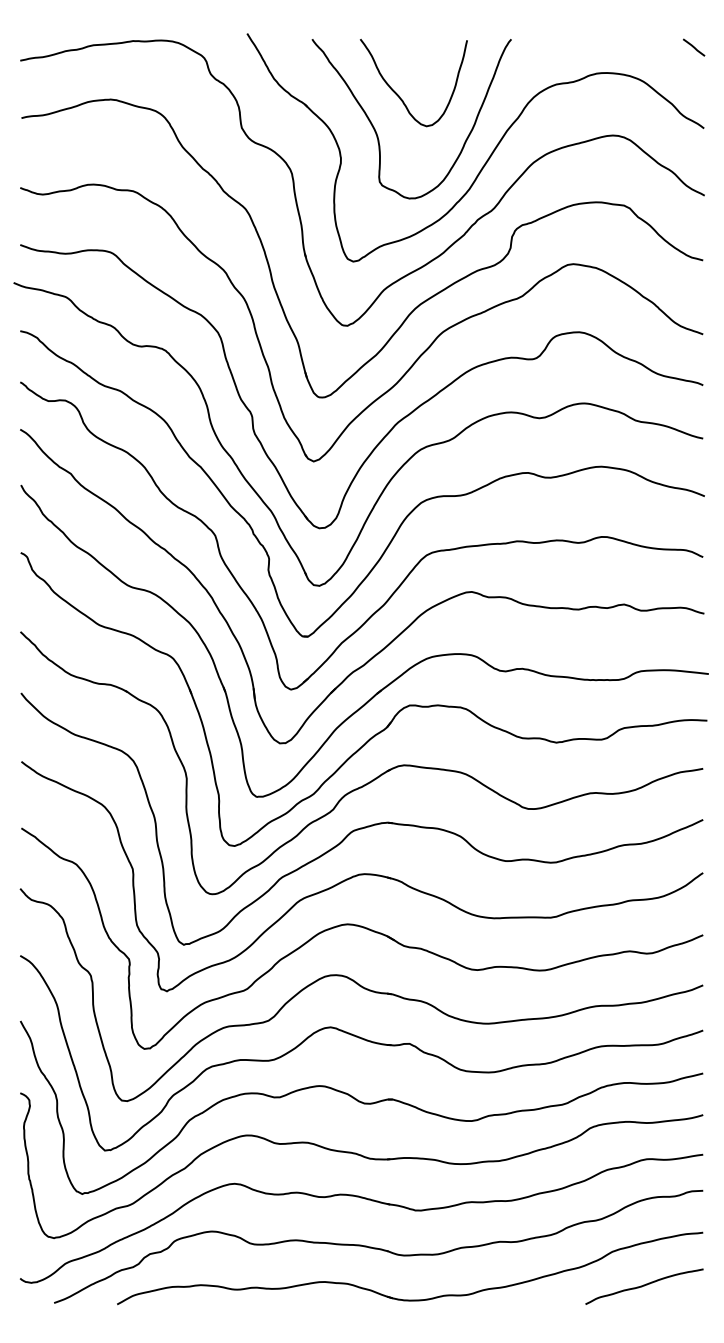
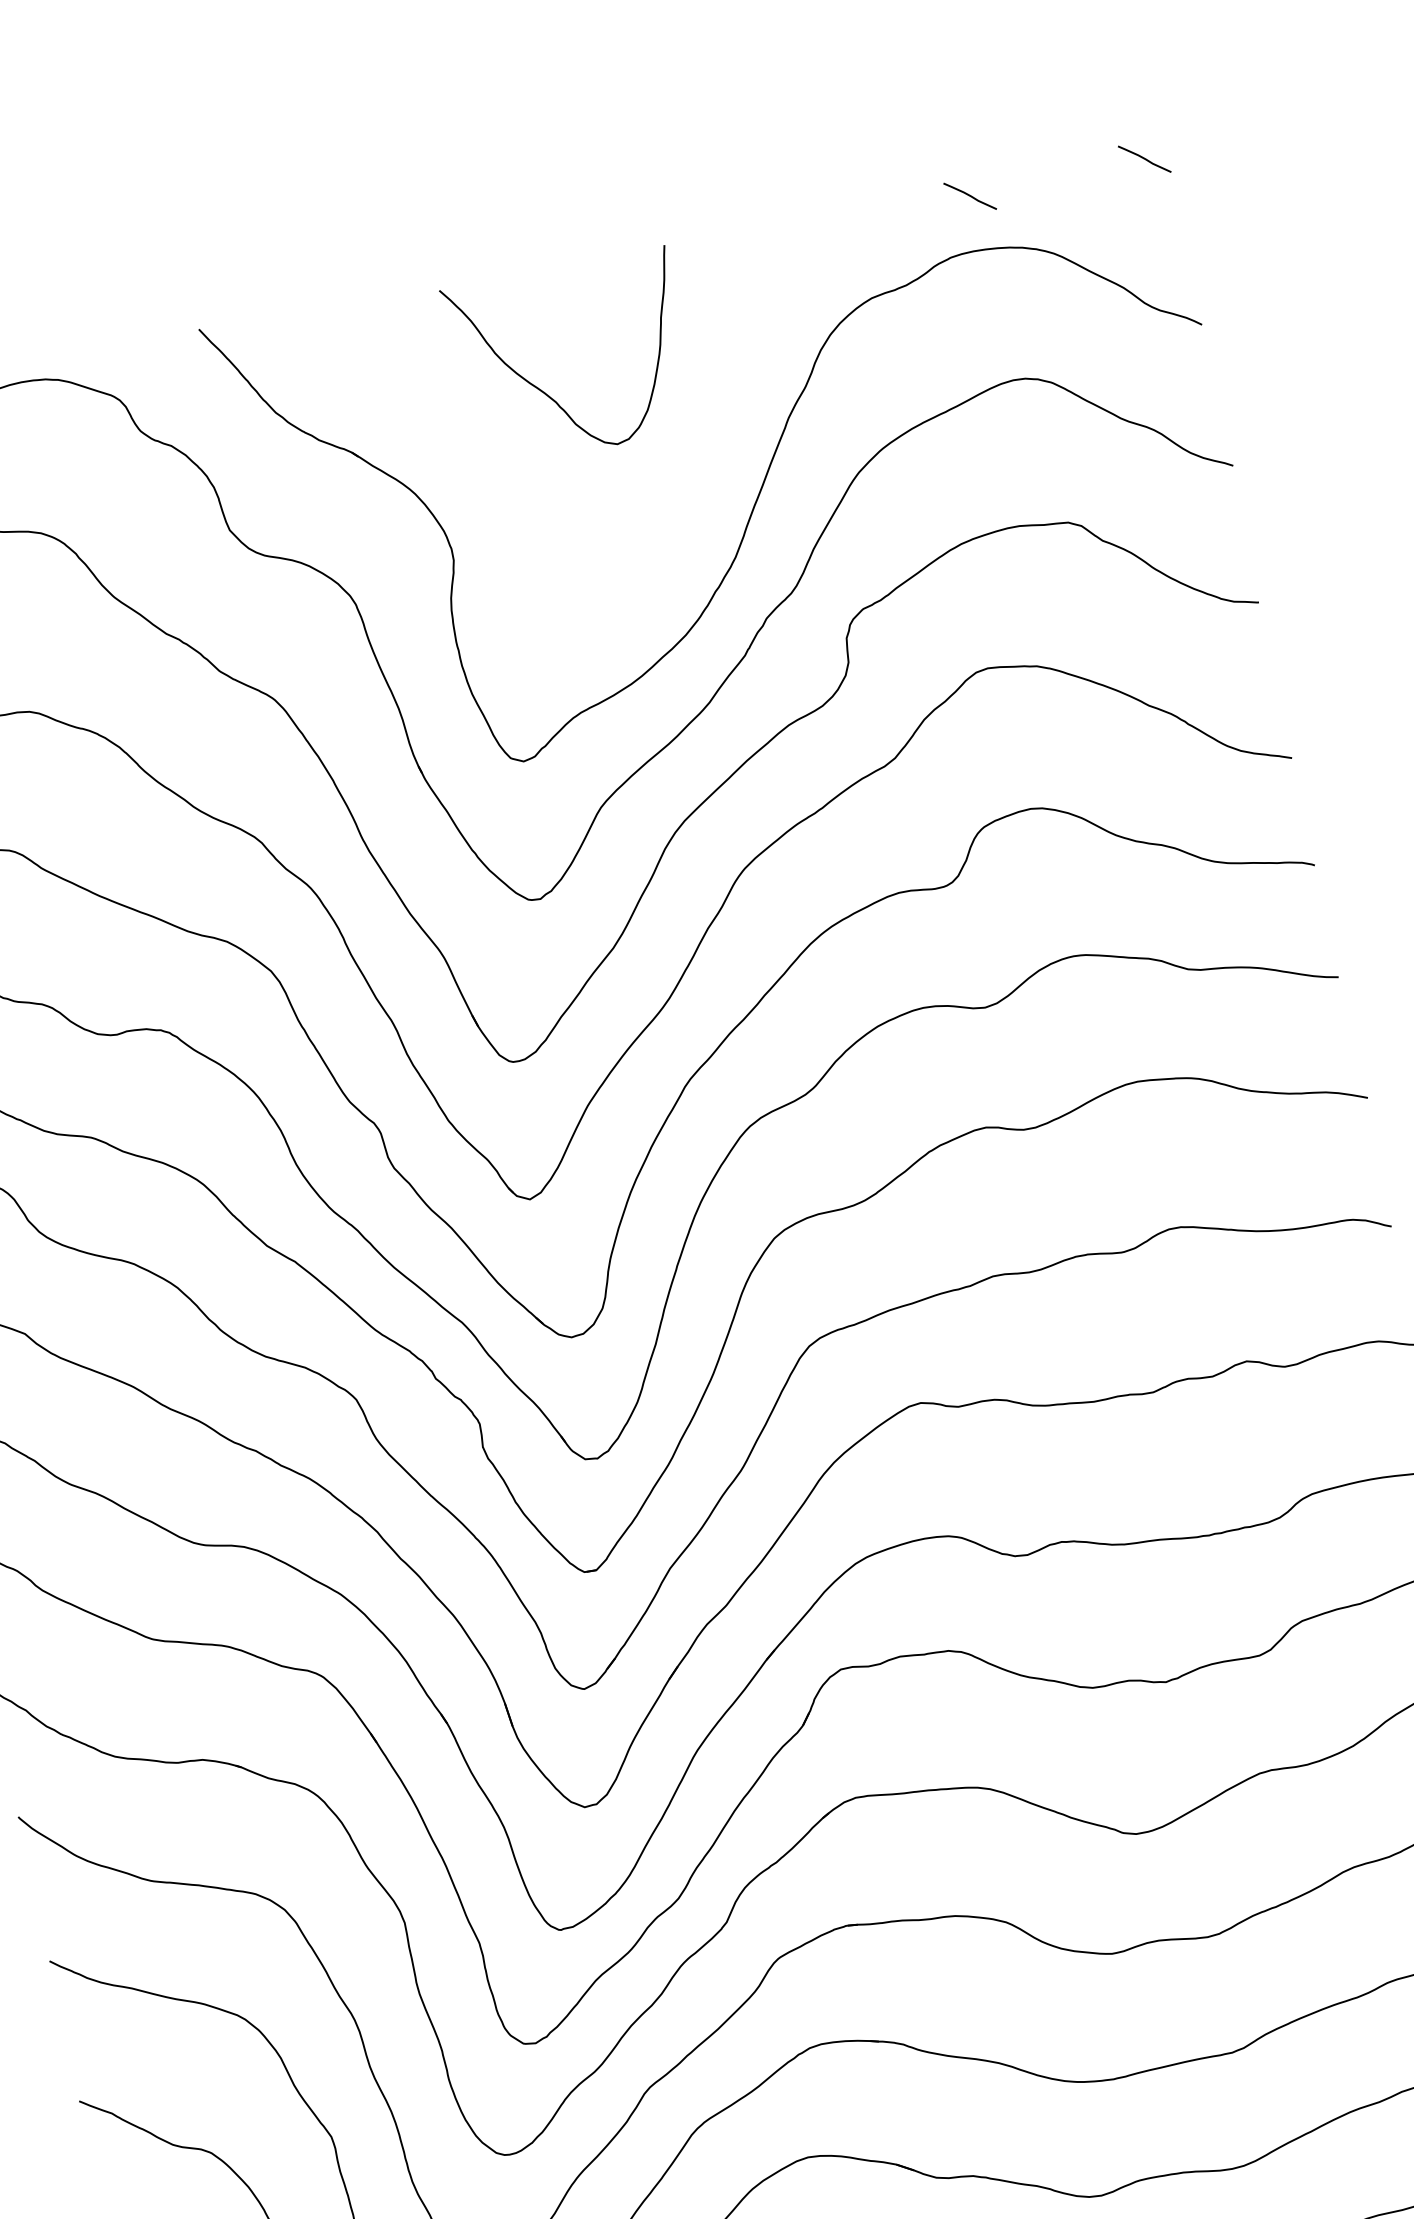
line: (611, 47) -> (971, 195), added
curve: (377, 133) -> (517, 481), removed

